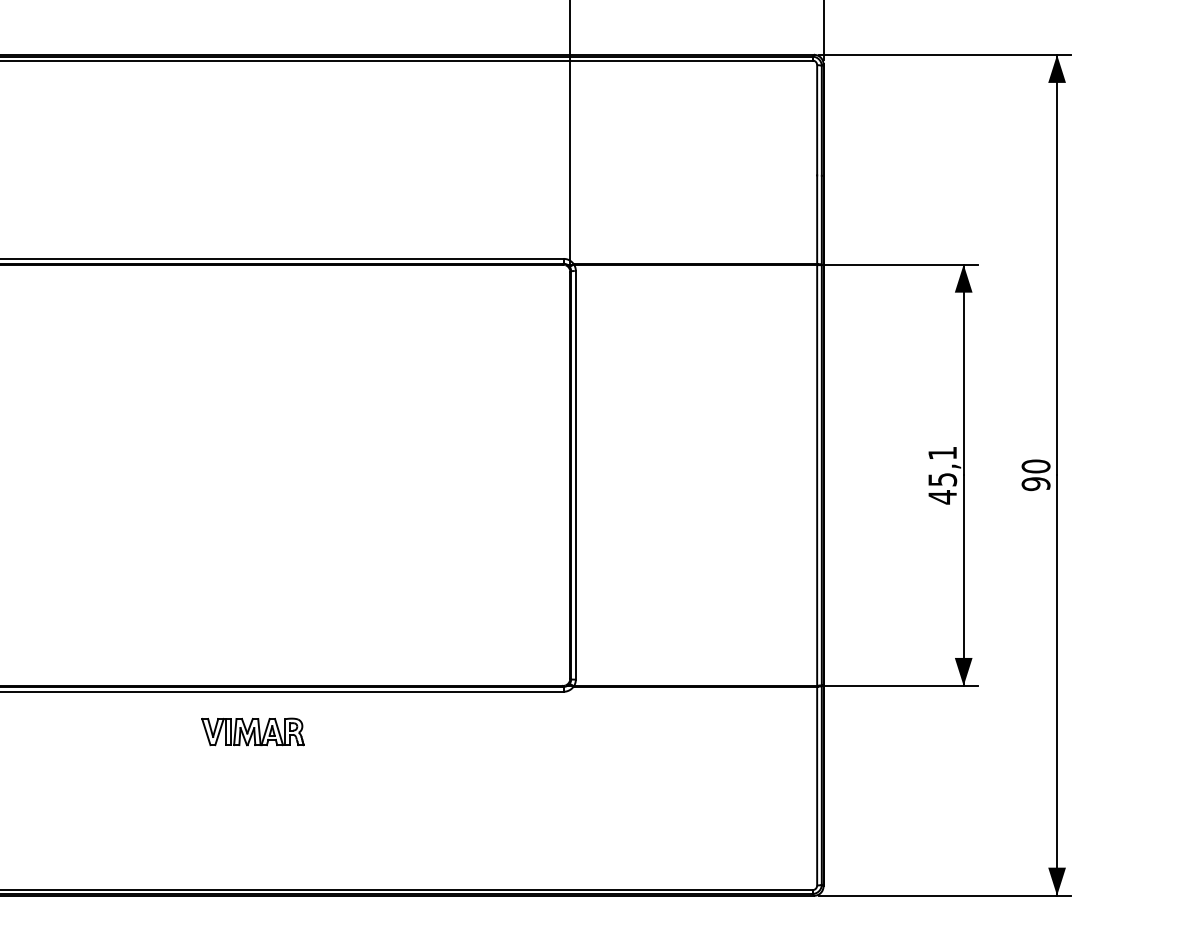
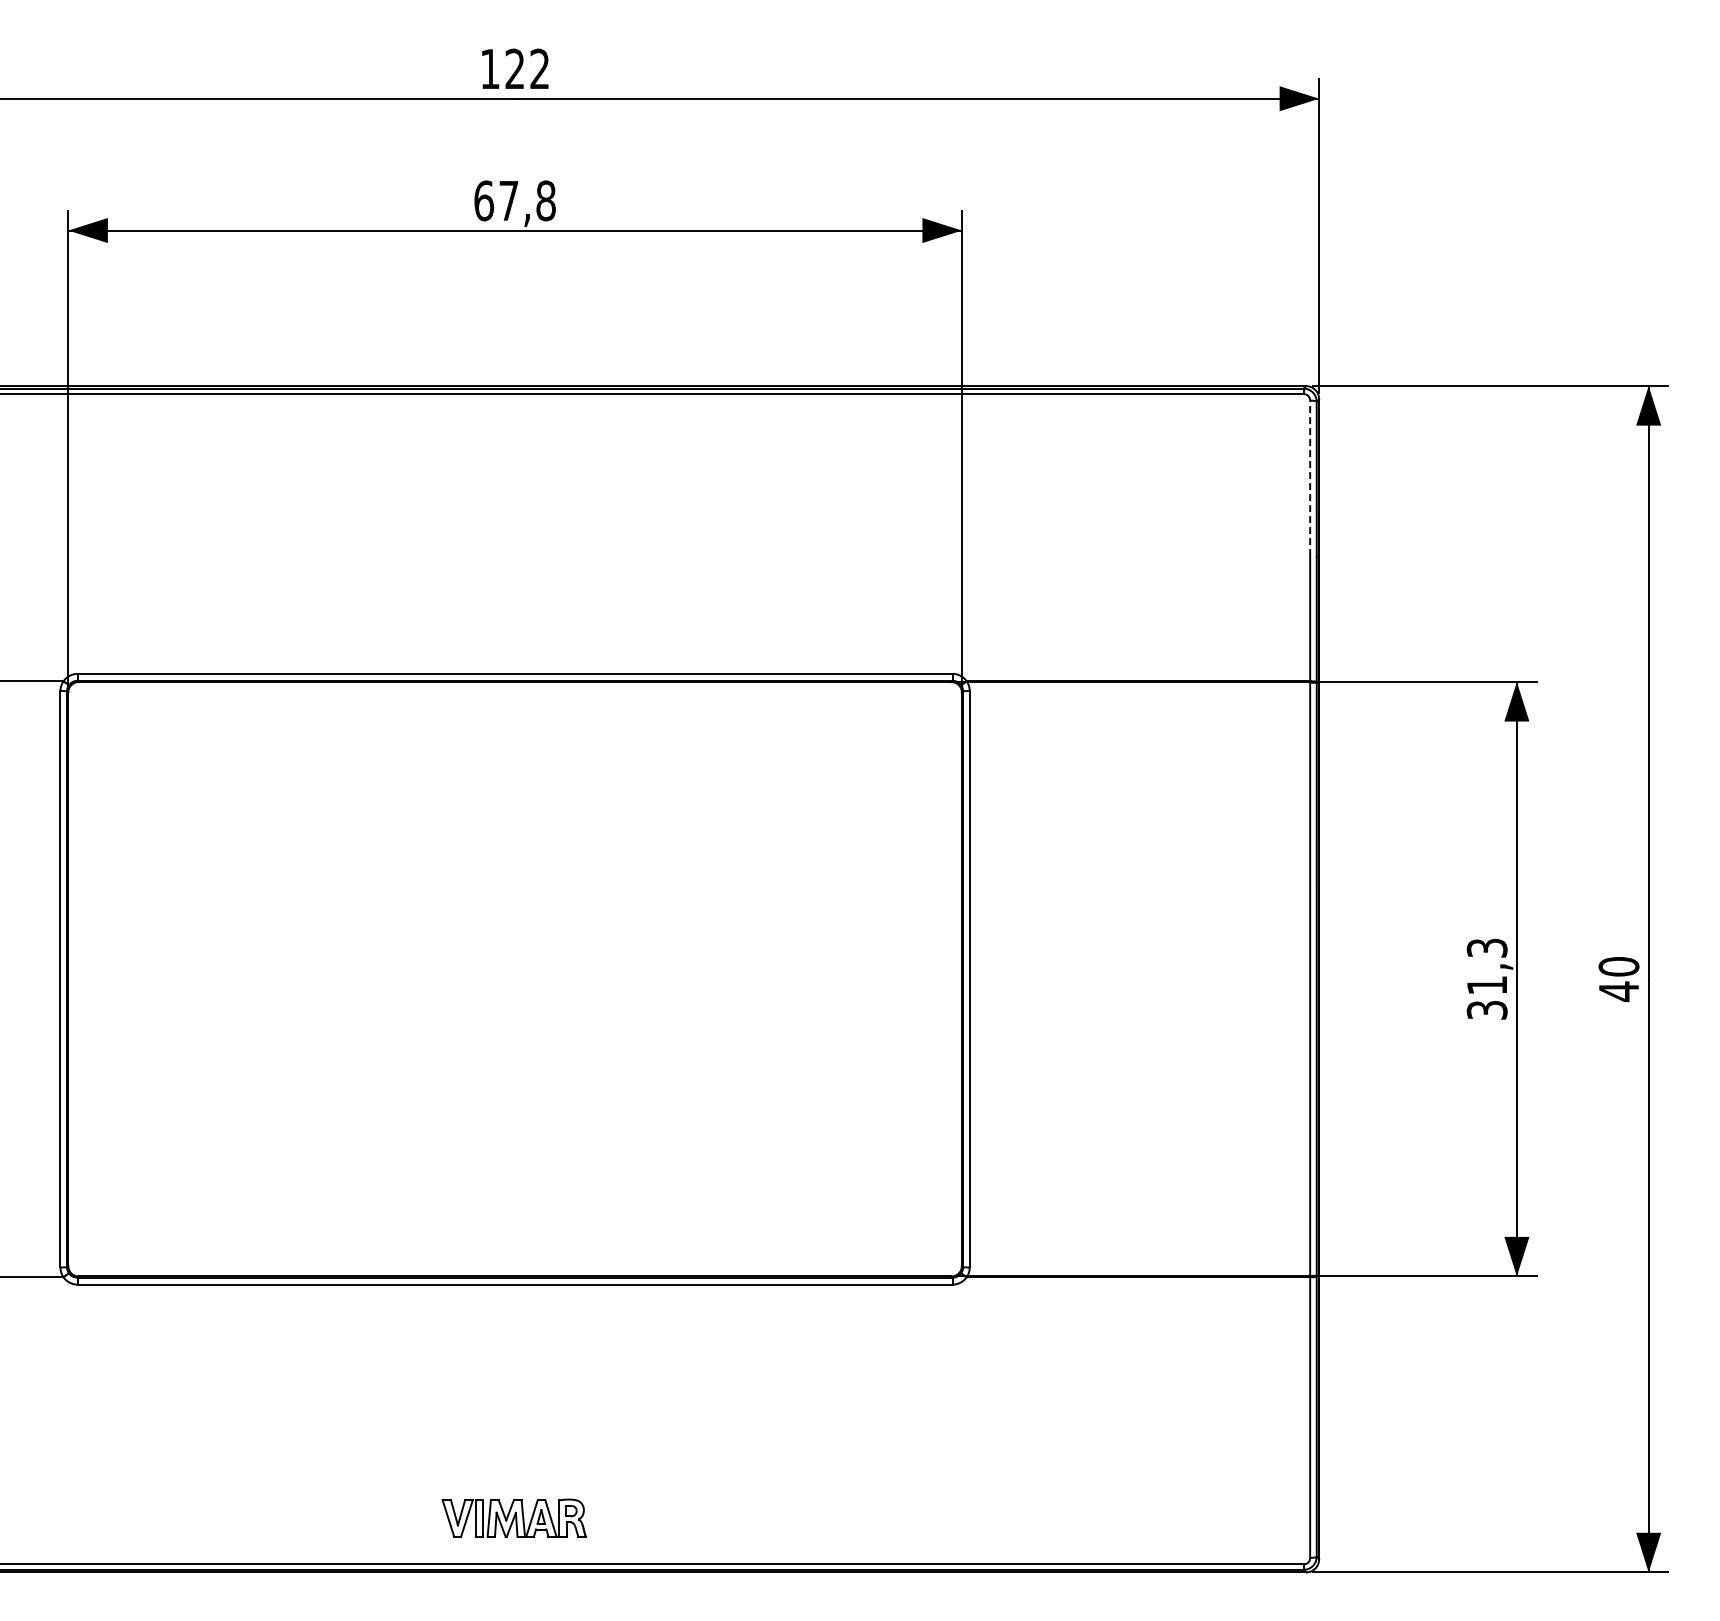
line: (817, 120) -> (1310, 478), solid -> dashed
text: (942, 475) -> (1486, 979), 45,1 -> 31,3
text: (1035, 484) -> (1618, 991), 90 -> 40
part: (252, 731) -> (513, 1517), moved

